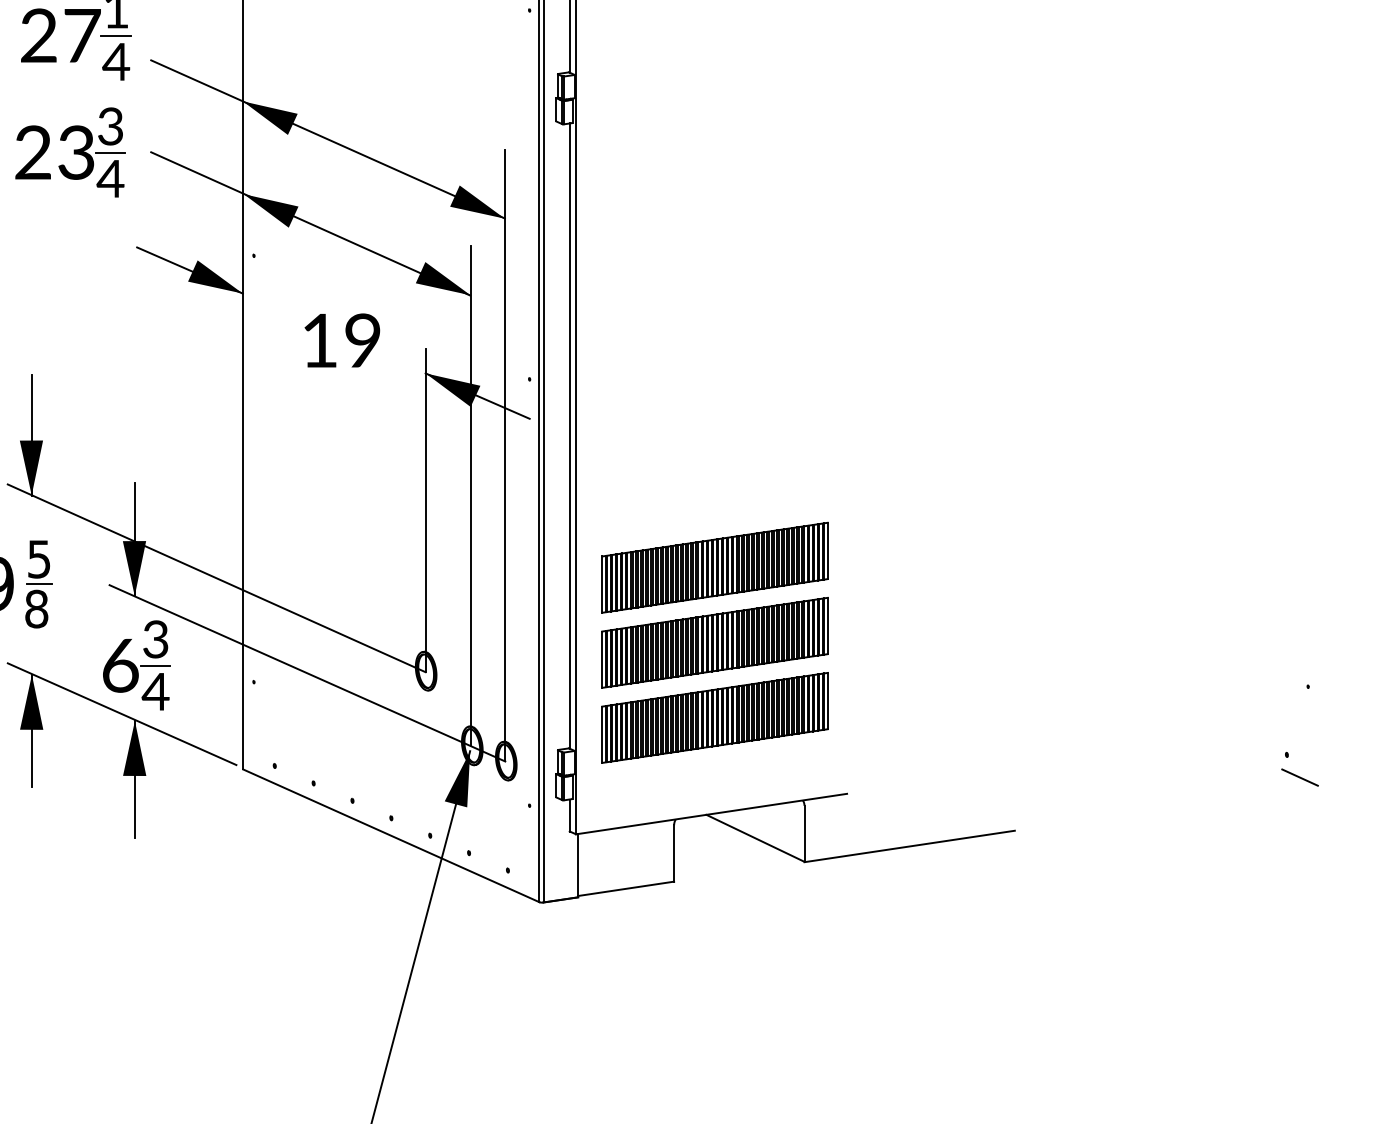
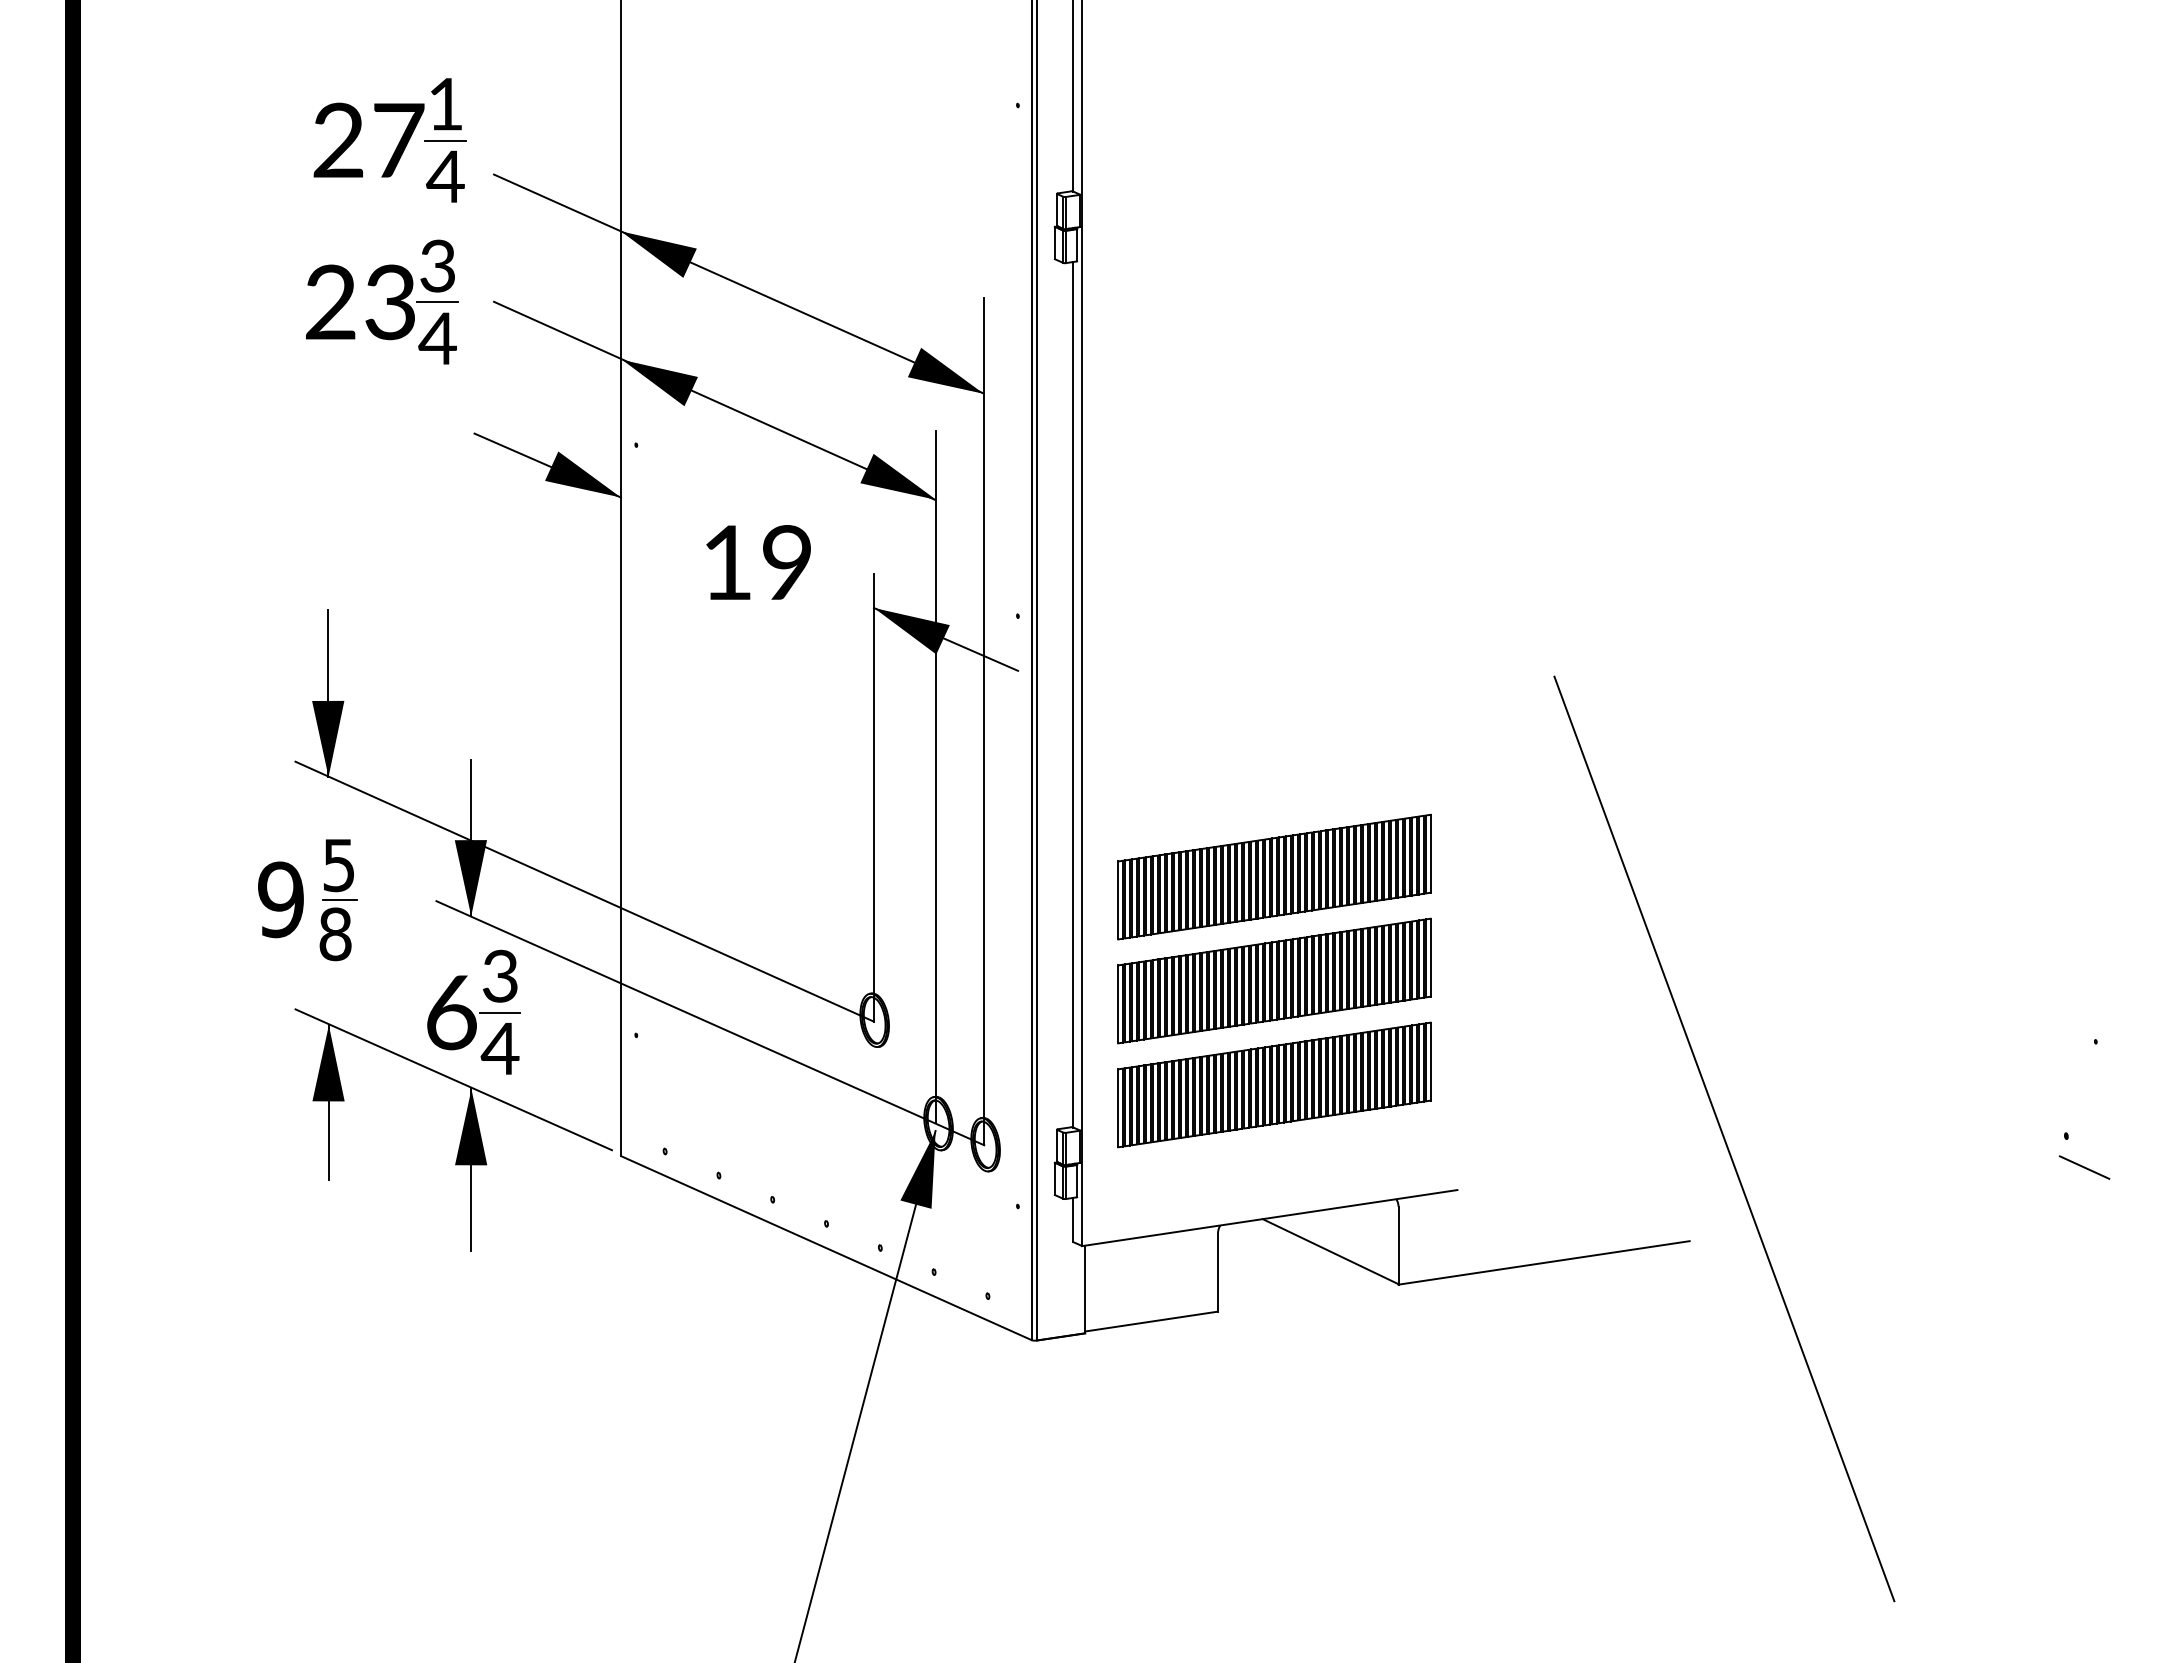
line: (1039, 756) -> (1724, 1138), added

